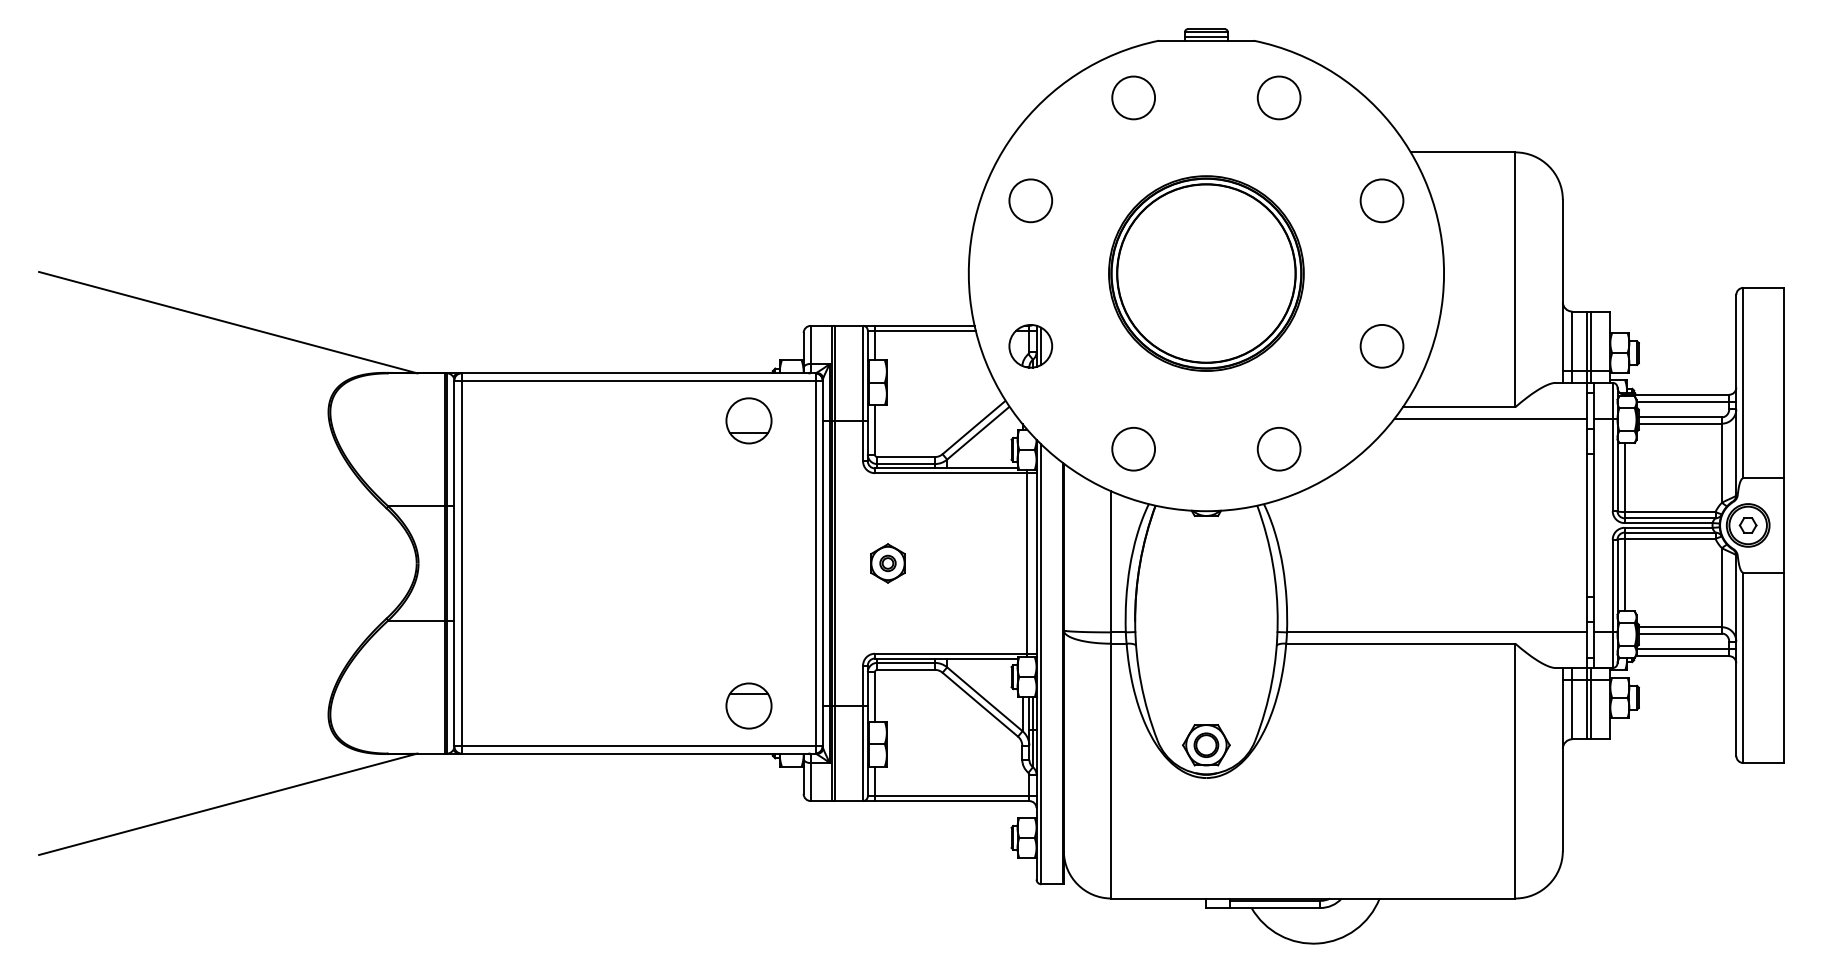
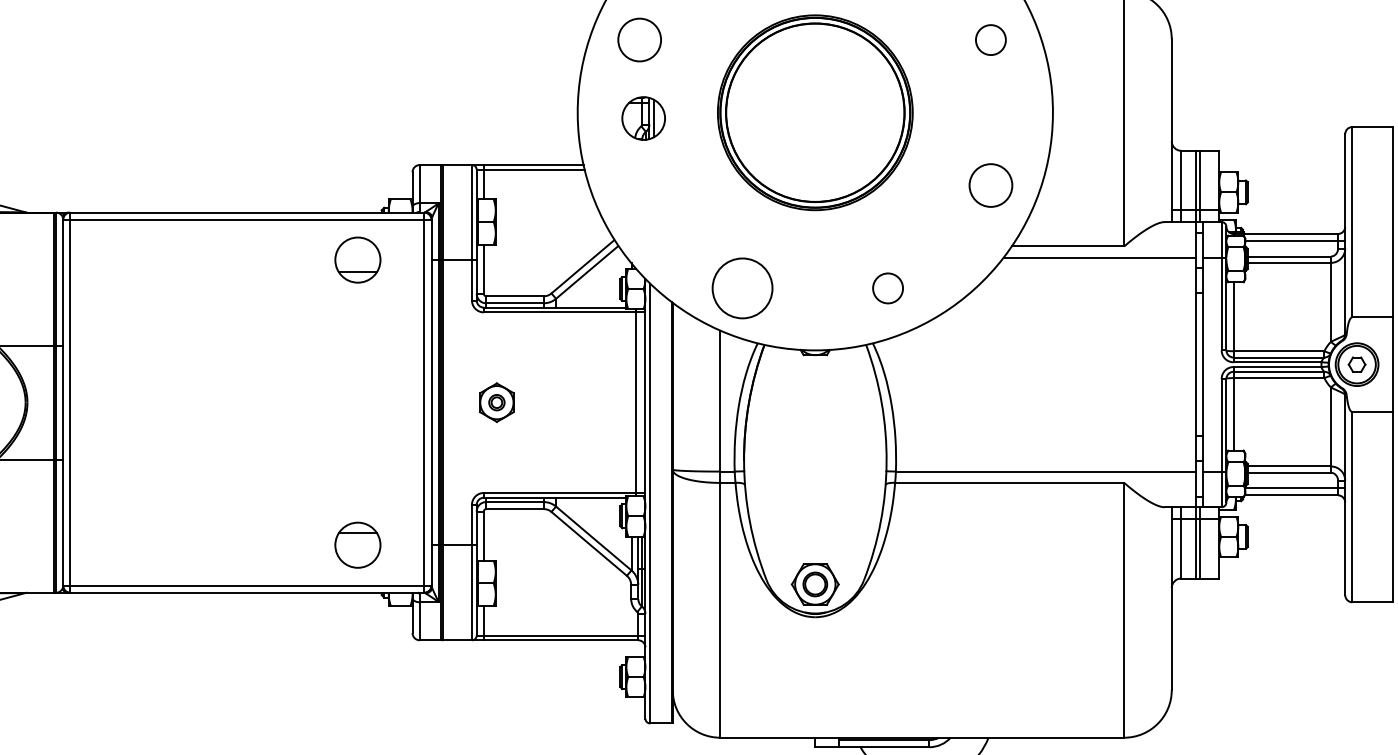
circle: (1381, 200) -> (990, 39), size x0.7
part: (1030, 346) -> (643, 118), moved
circle: (1133, 448) -> (742, 287), size x1.4
circle: (1278, 448) -> (887, 287), size x0.7

